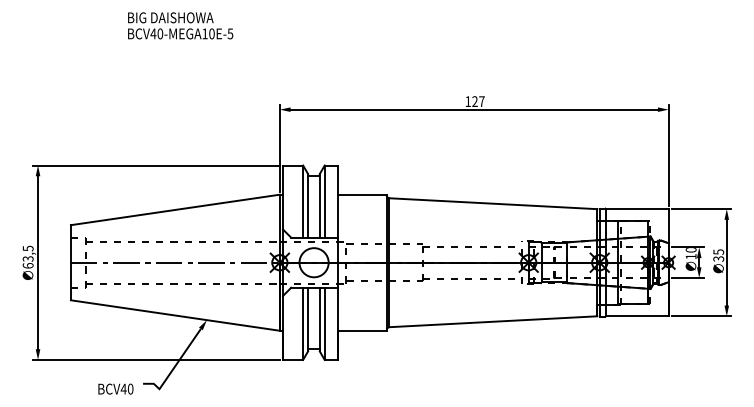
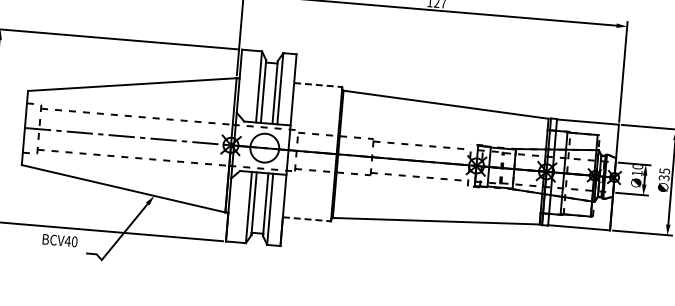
line: (363, 194) -> (319, 84), solid -> dashed
line: (363, 330) -> (307, 219), solid -> dashed
text: (115, 388) -> (59, 239), moved

